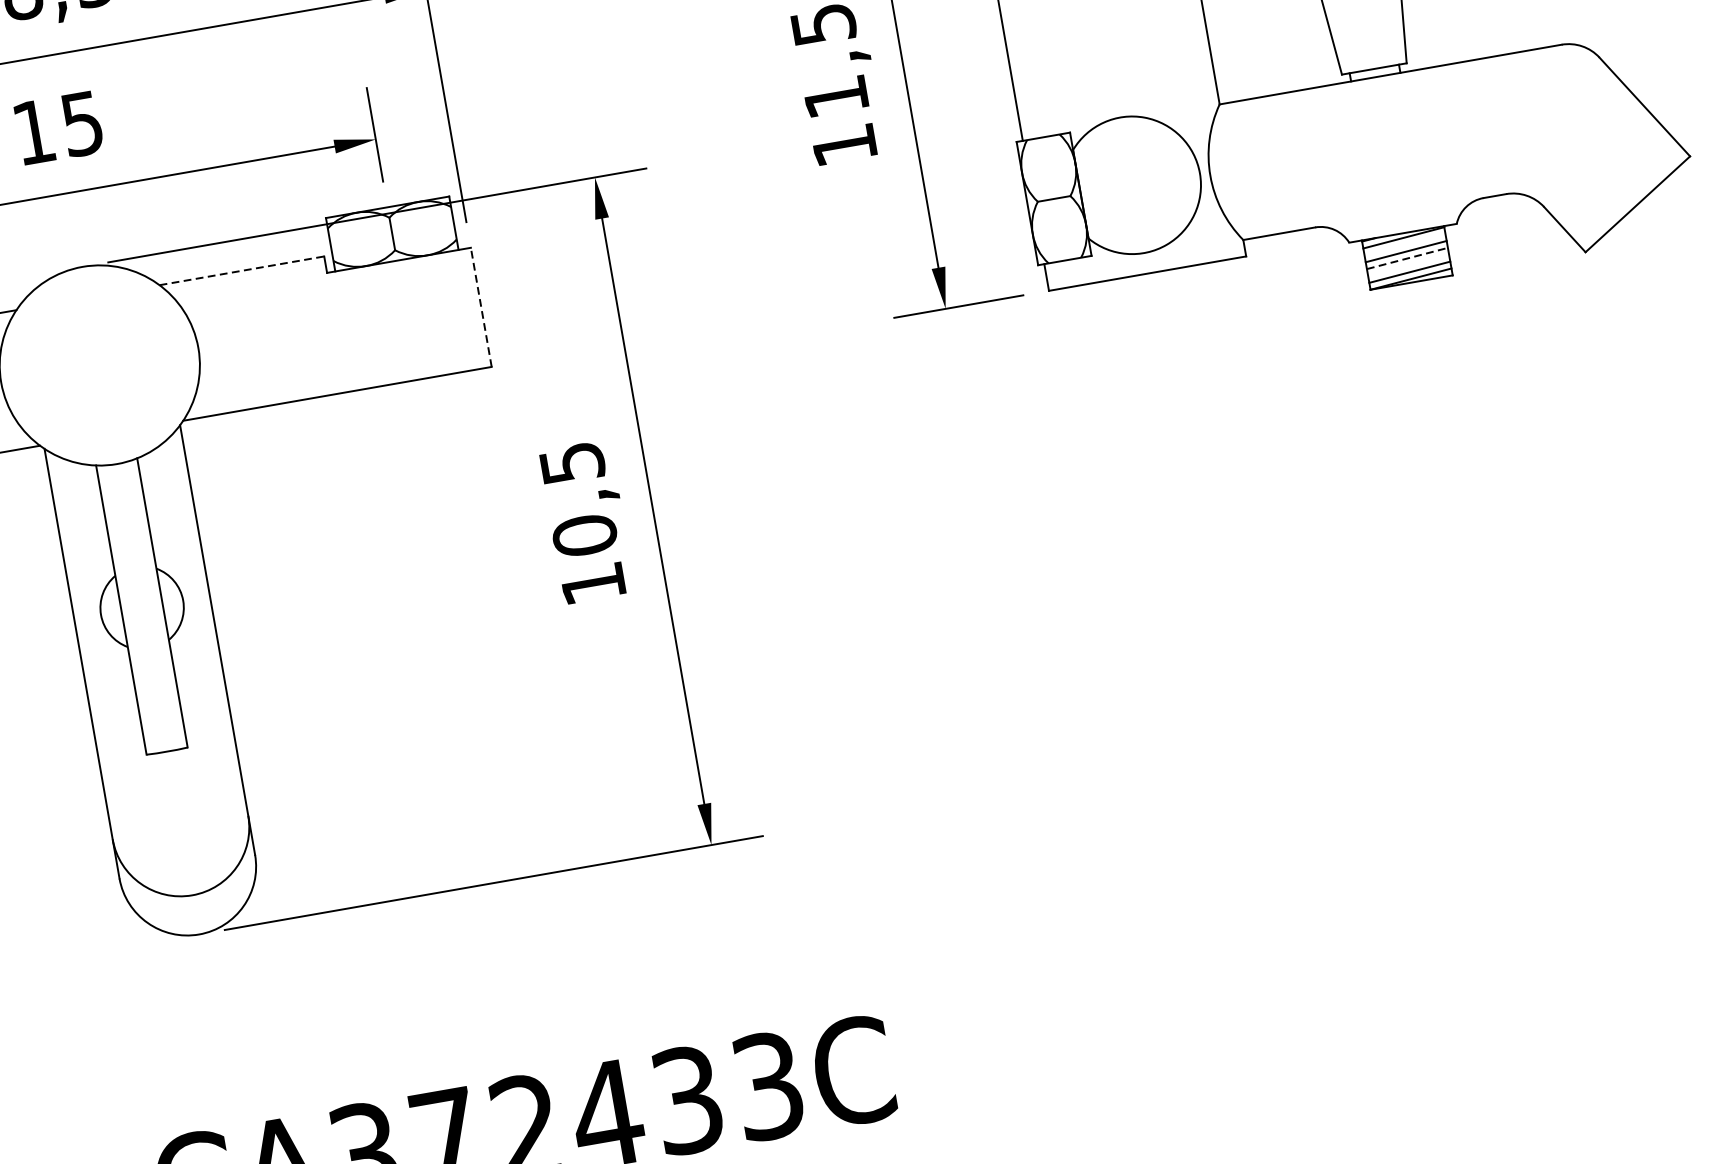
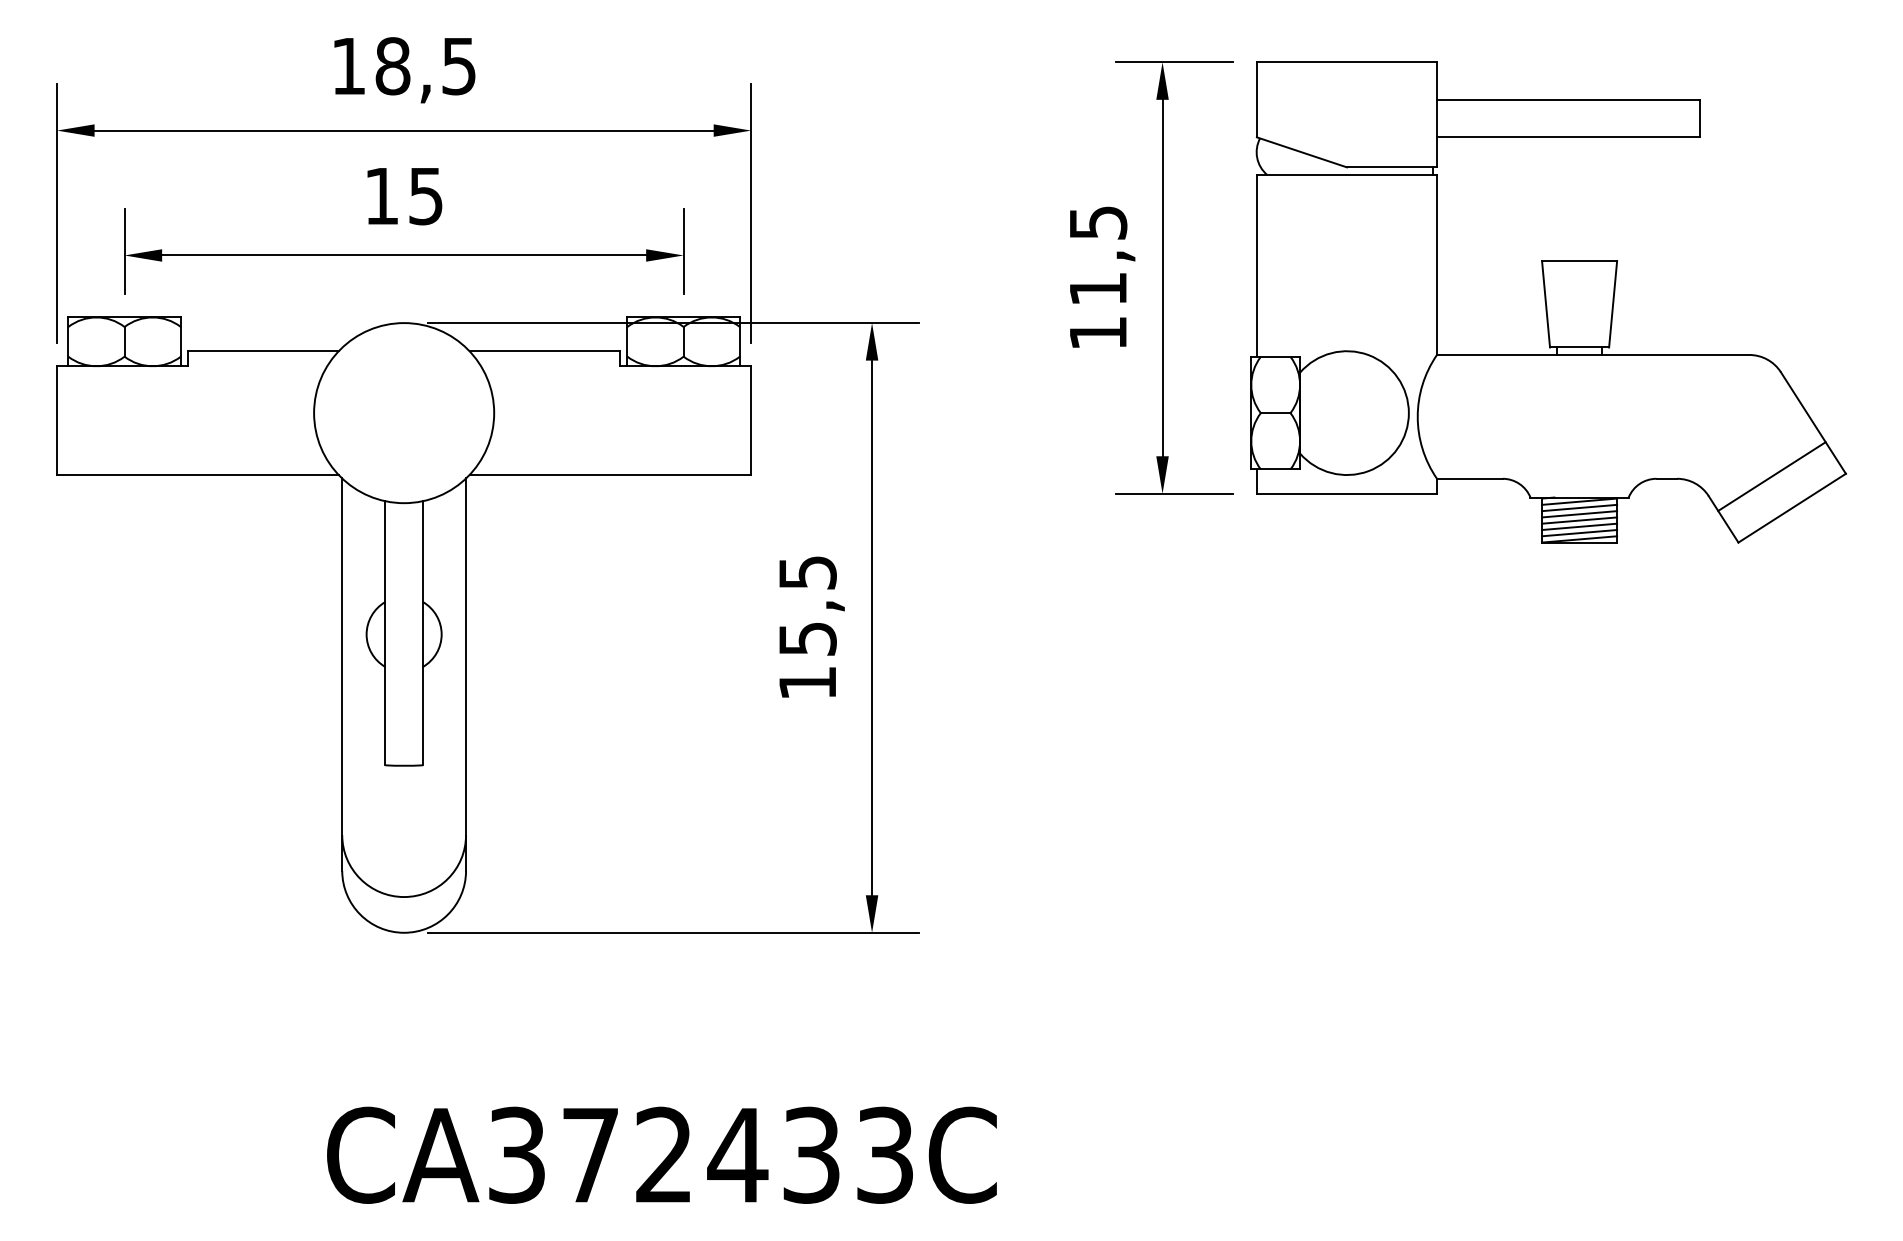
line: (1609, 173) -> (1771, 476), added
line: (1404, 244) -> (1579, 507), added
line: (1407, 258) -> (1579, 520), dashed -> solid
line: (1408, 265) -> (1579, 526), added
line: (242, 270) -> (545, 351), dashed -> solid
line: (481, 307) -> (751, 420), dashed -> solid
text: (584, 535) -> (807, 638), 10,5 -> 15,5

